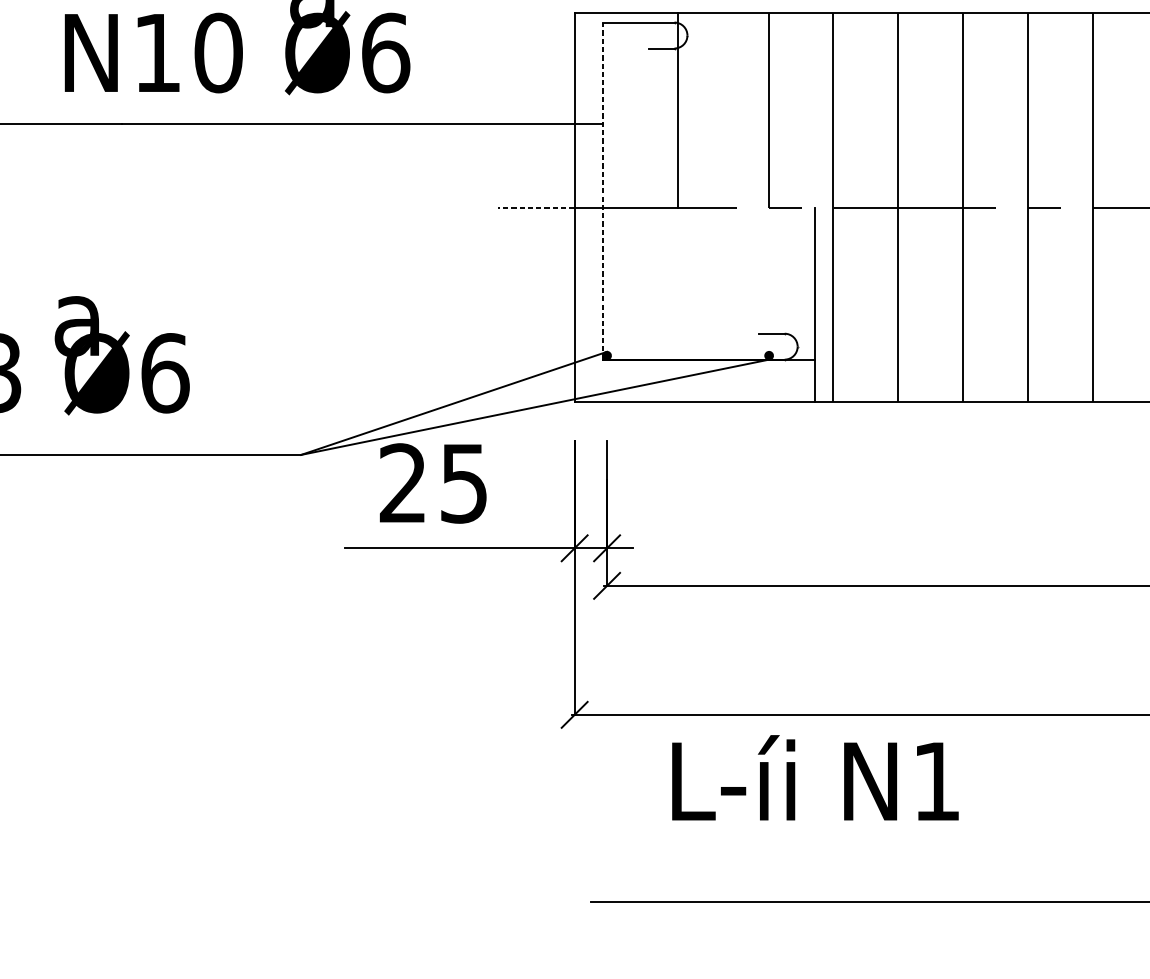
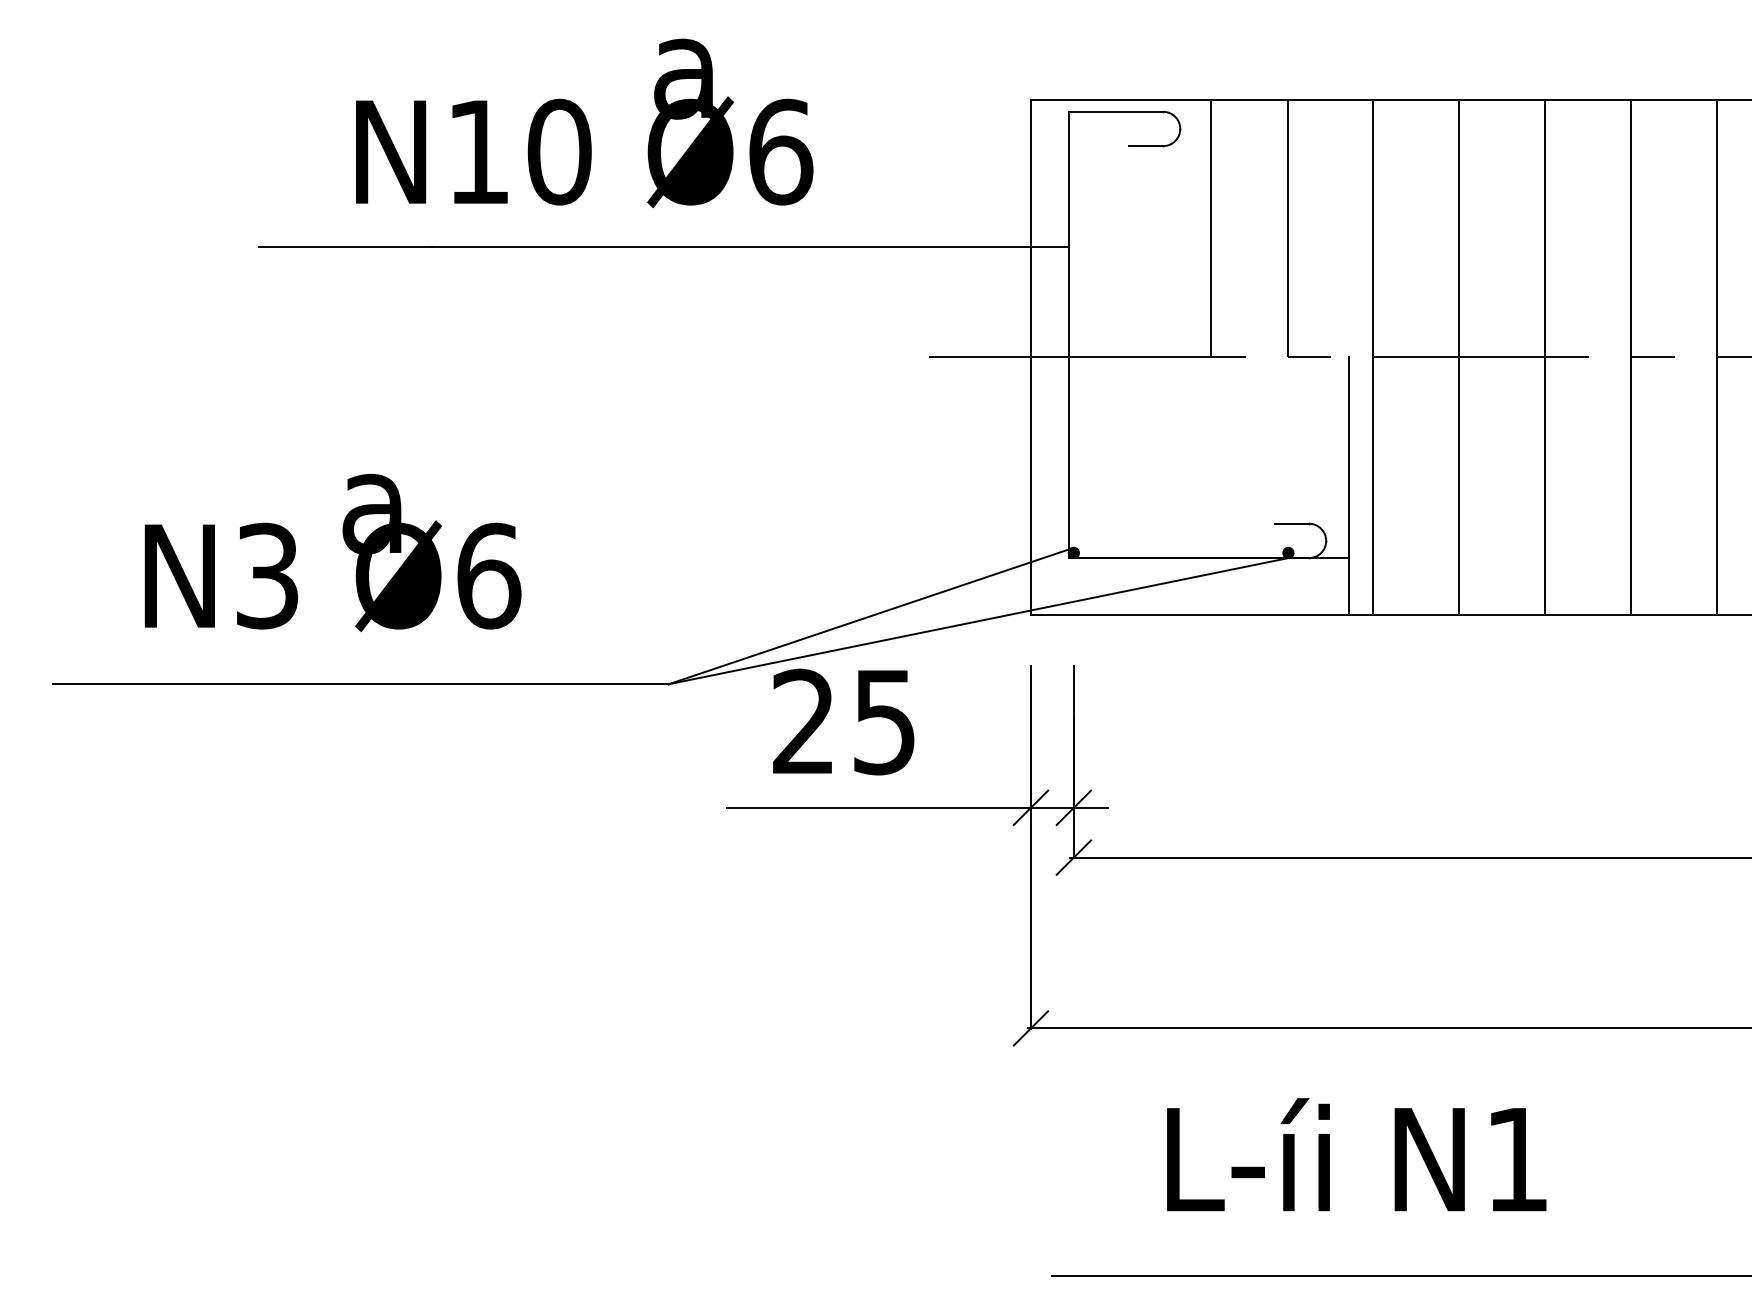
line: (678, 110) -> (1211, 228), moved
line: (603, 190) -> (1068, 334), dashed -> solid
line: (536, 208) -> (980, 357), dashed -> solid
text: (815, 777) -> (1356, 1154), moved

